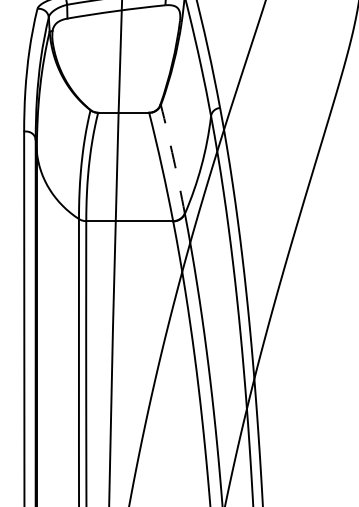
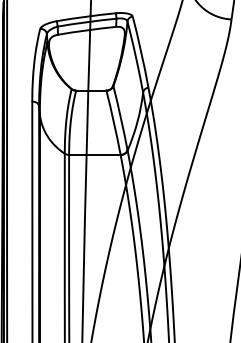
arc: (172, 159) -> (120, 118), dashed -> solid

